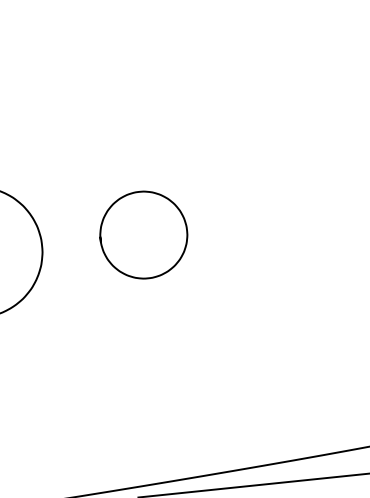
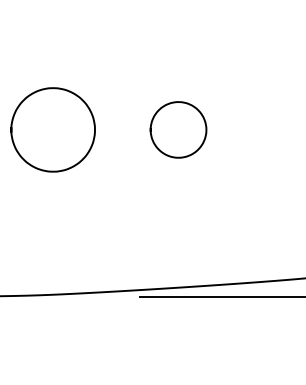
curve: (134, 194) -> (175, 103), moved

